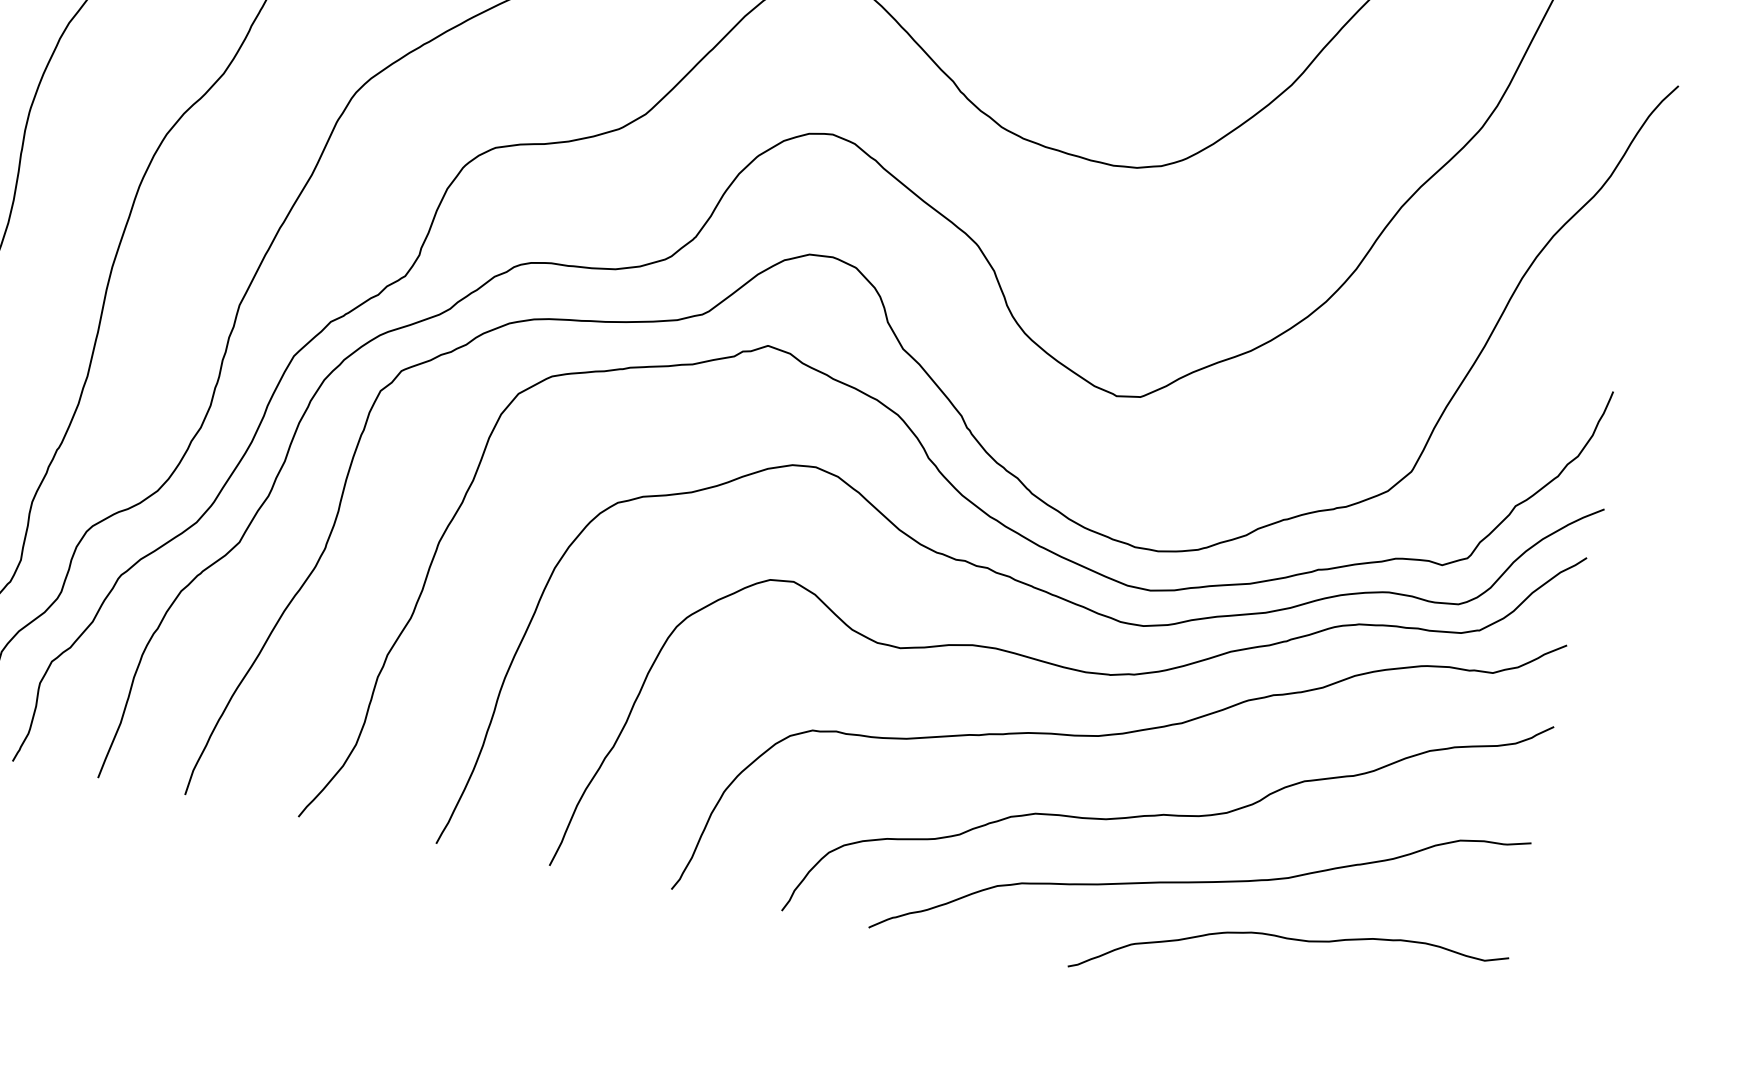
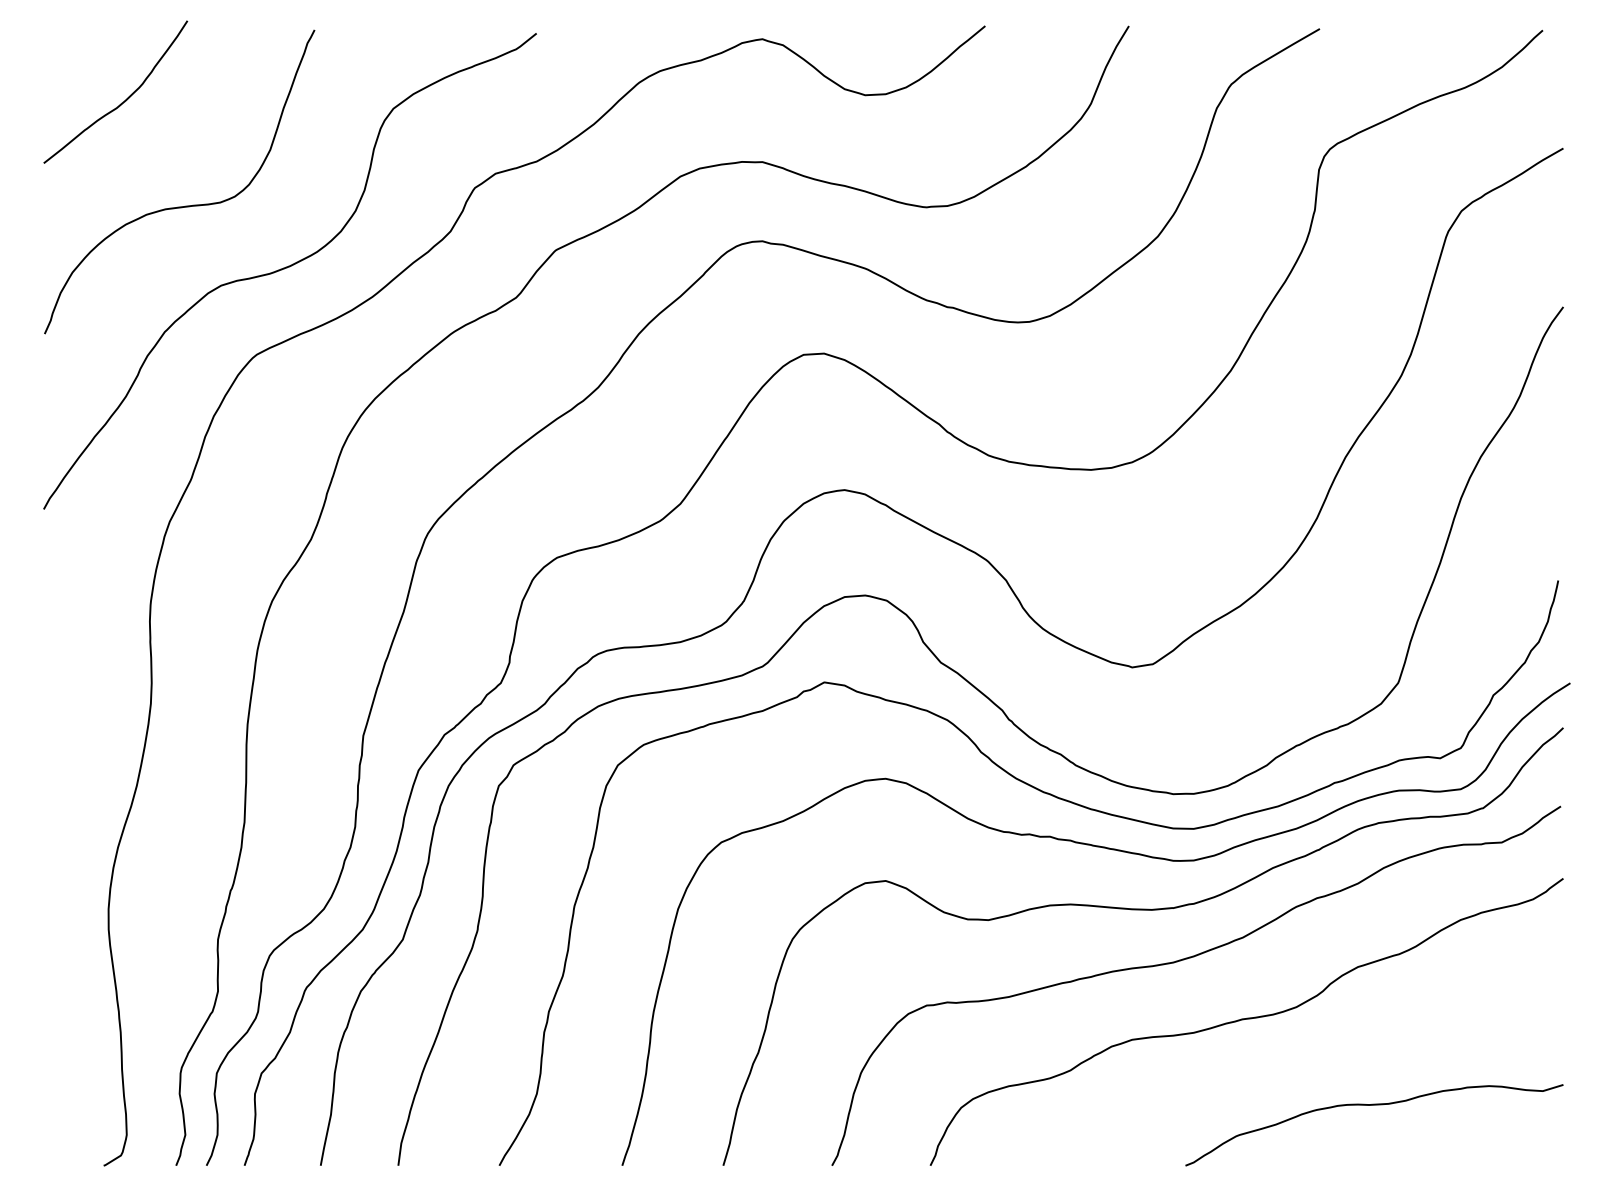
curve: (1200, 883) -> (1285, 1072), removed

